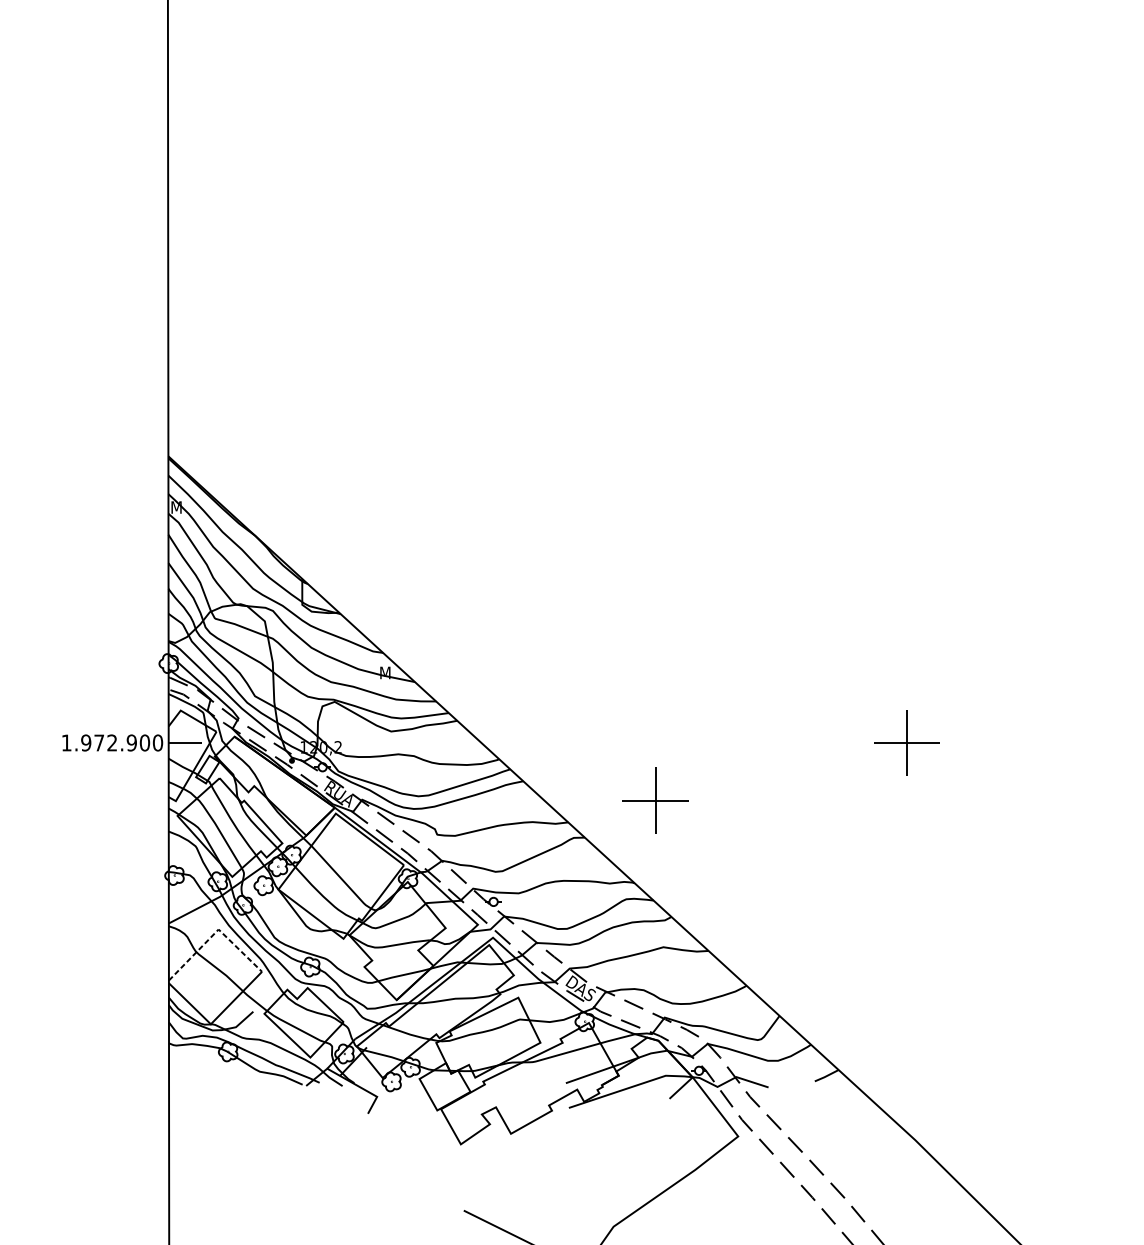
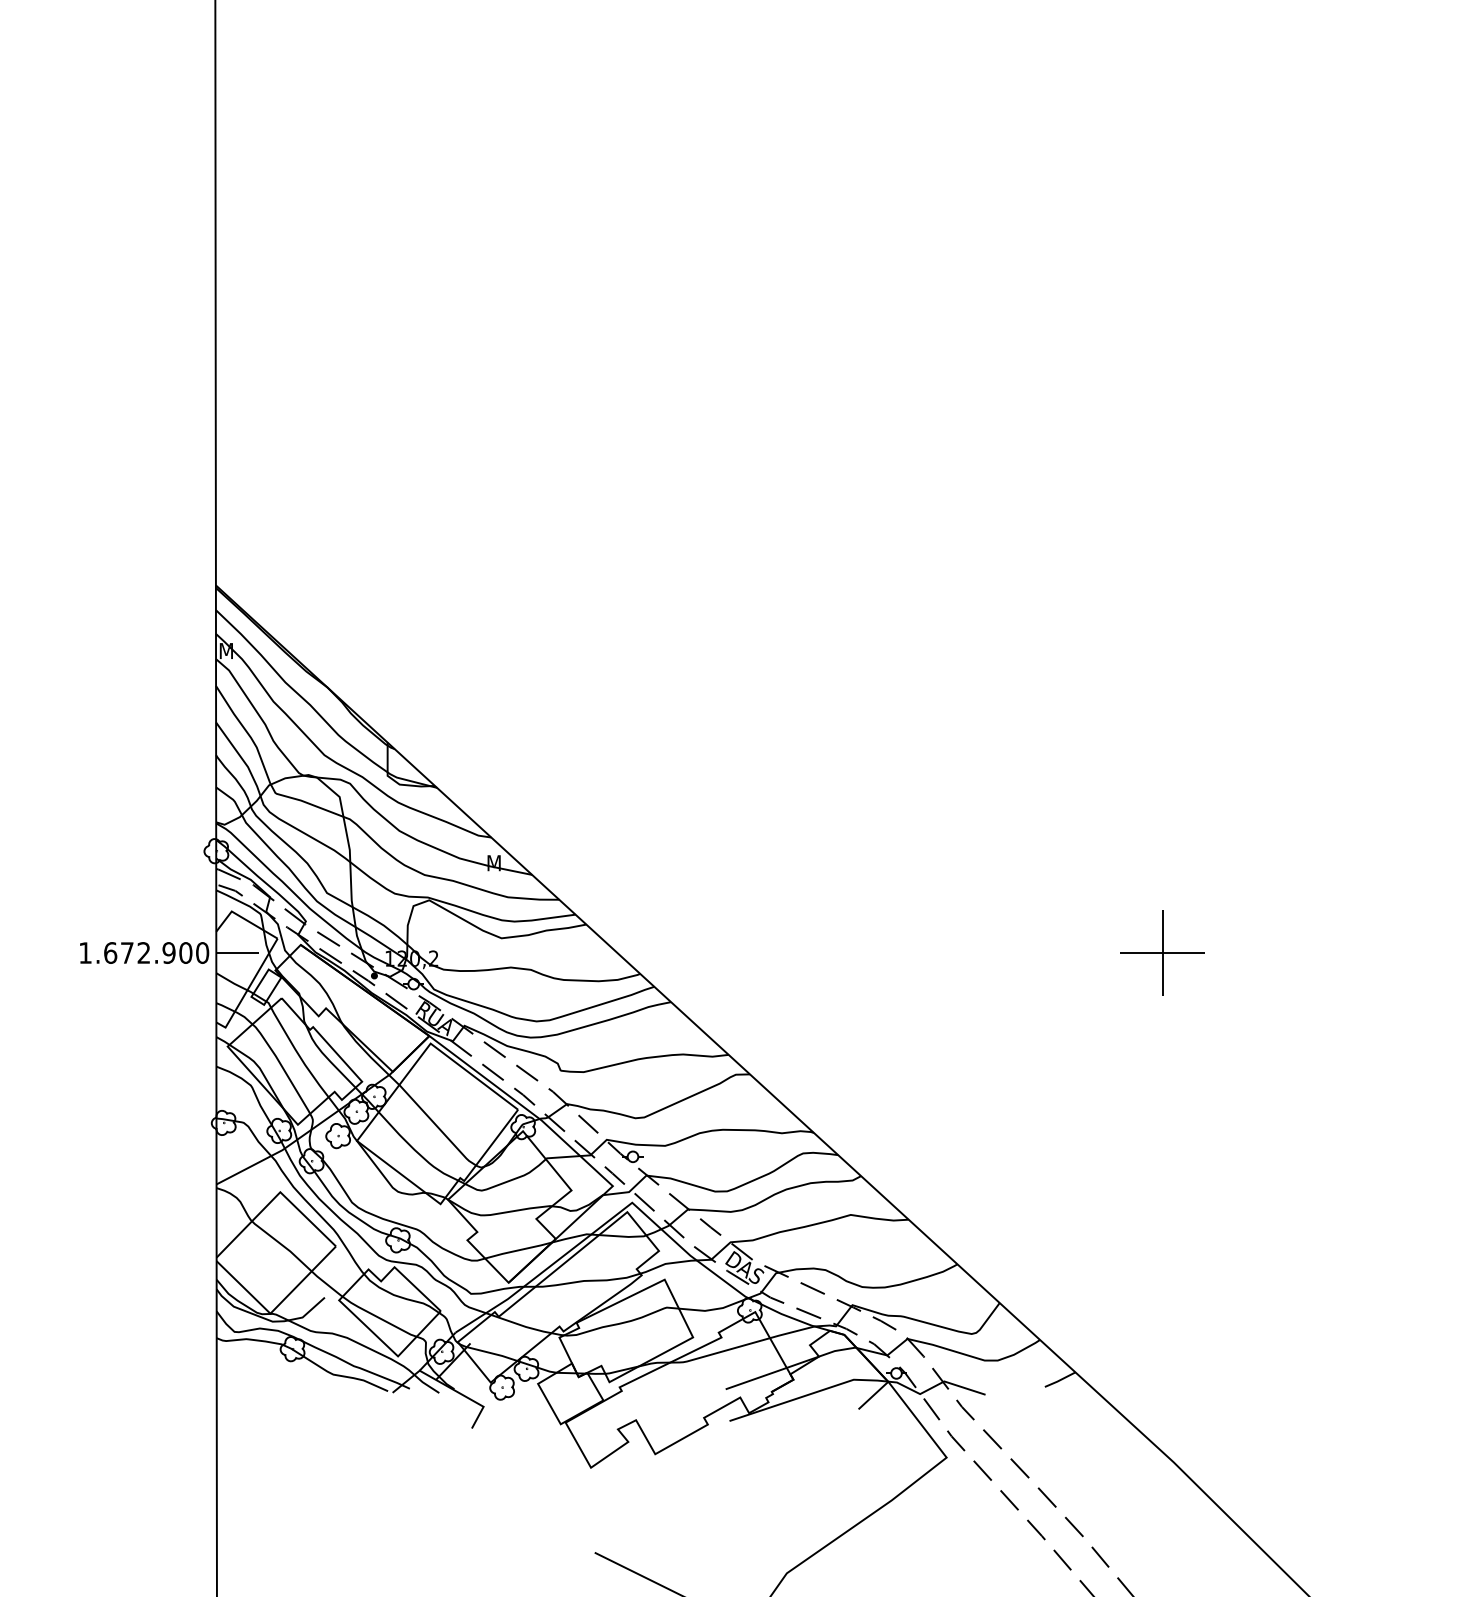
text: (86, 742) -> (110, 952), 1.972.900 -> 1.672.900
part: (655, 800) -> (840, 1026), removed
line: (215, 932) -> (276, 1196), dashed -> solid

